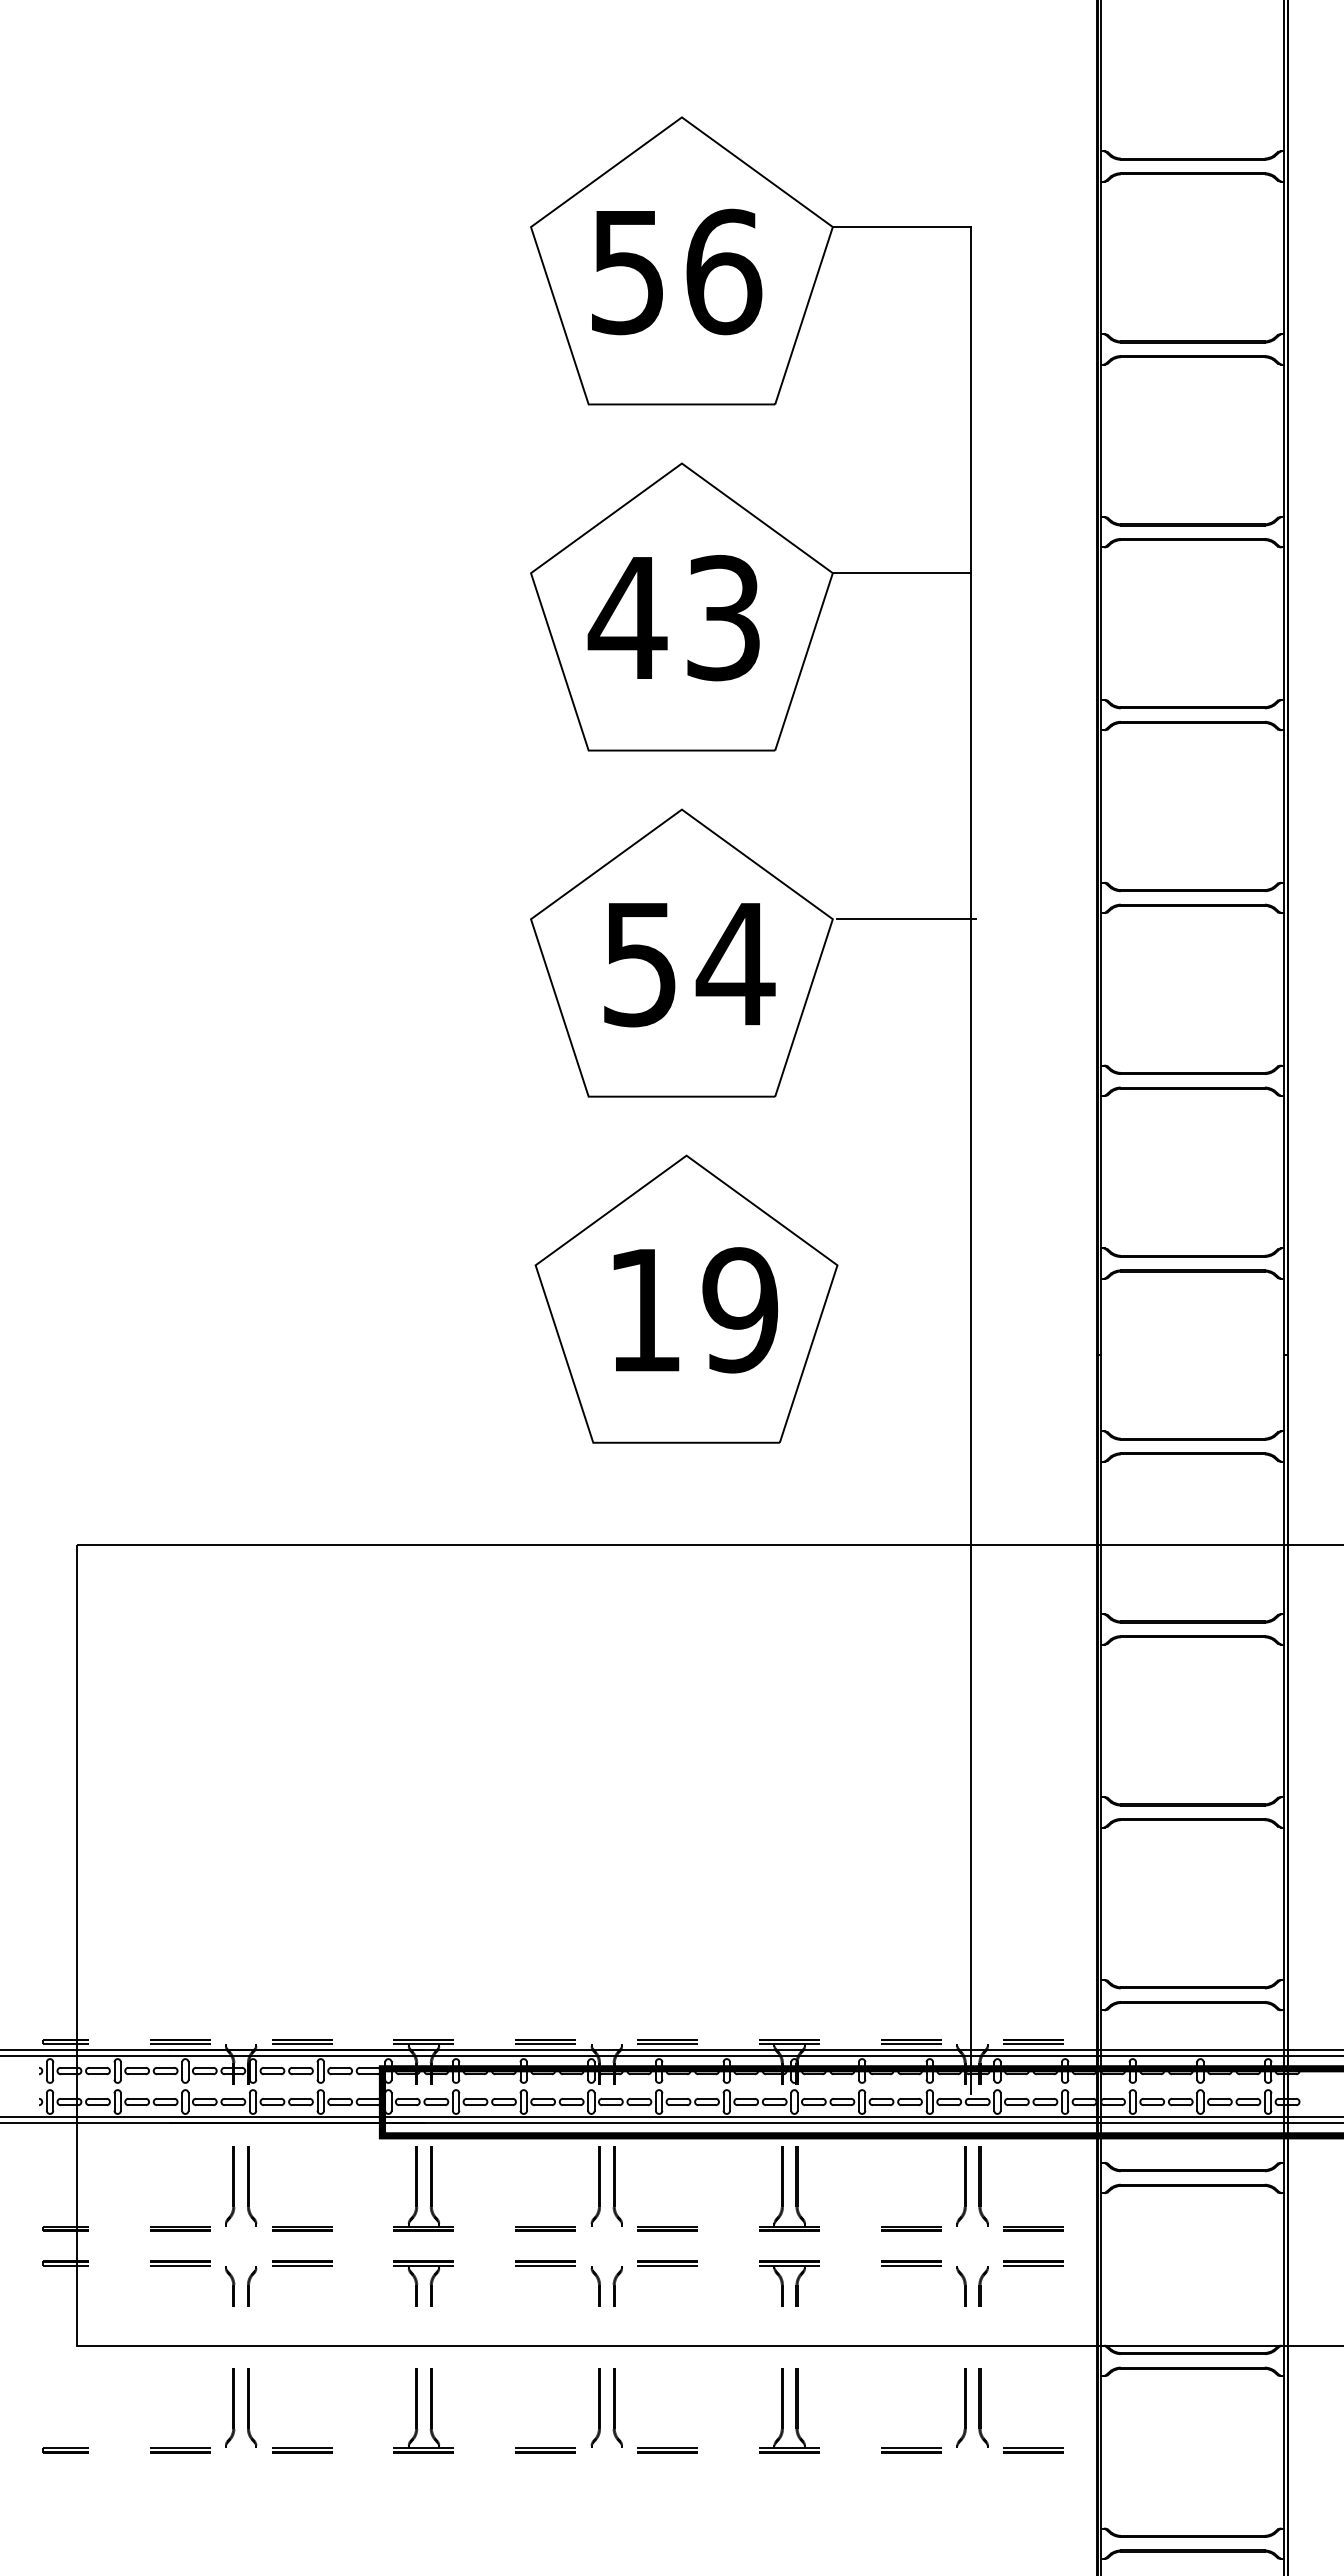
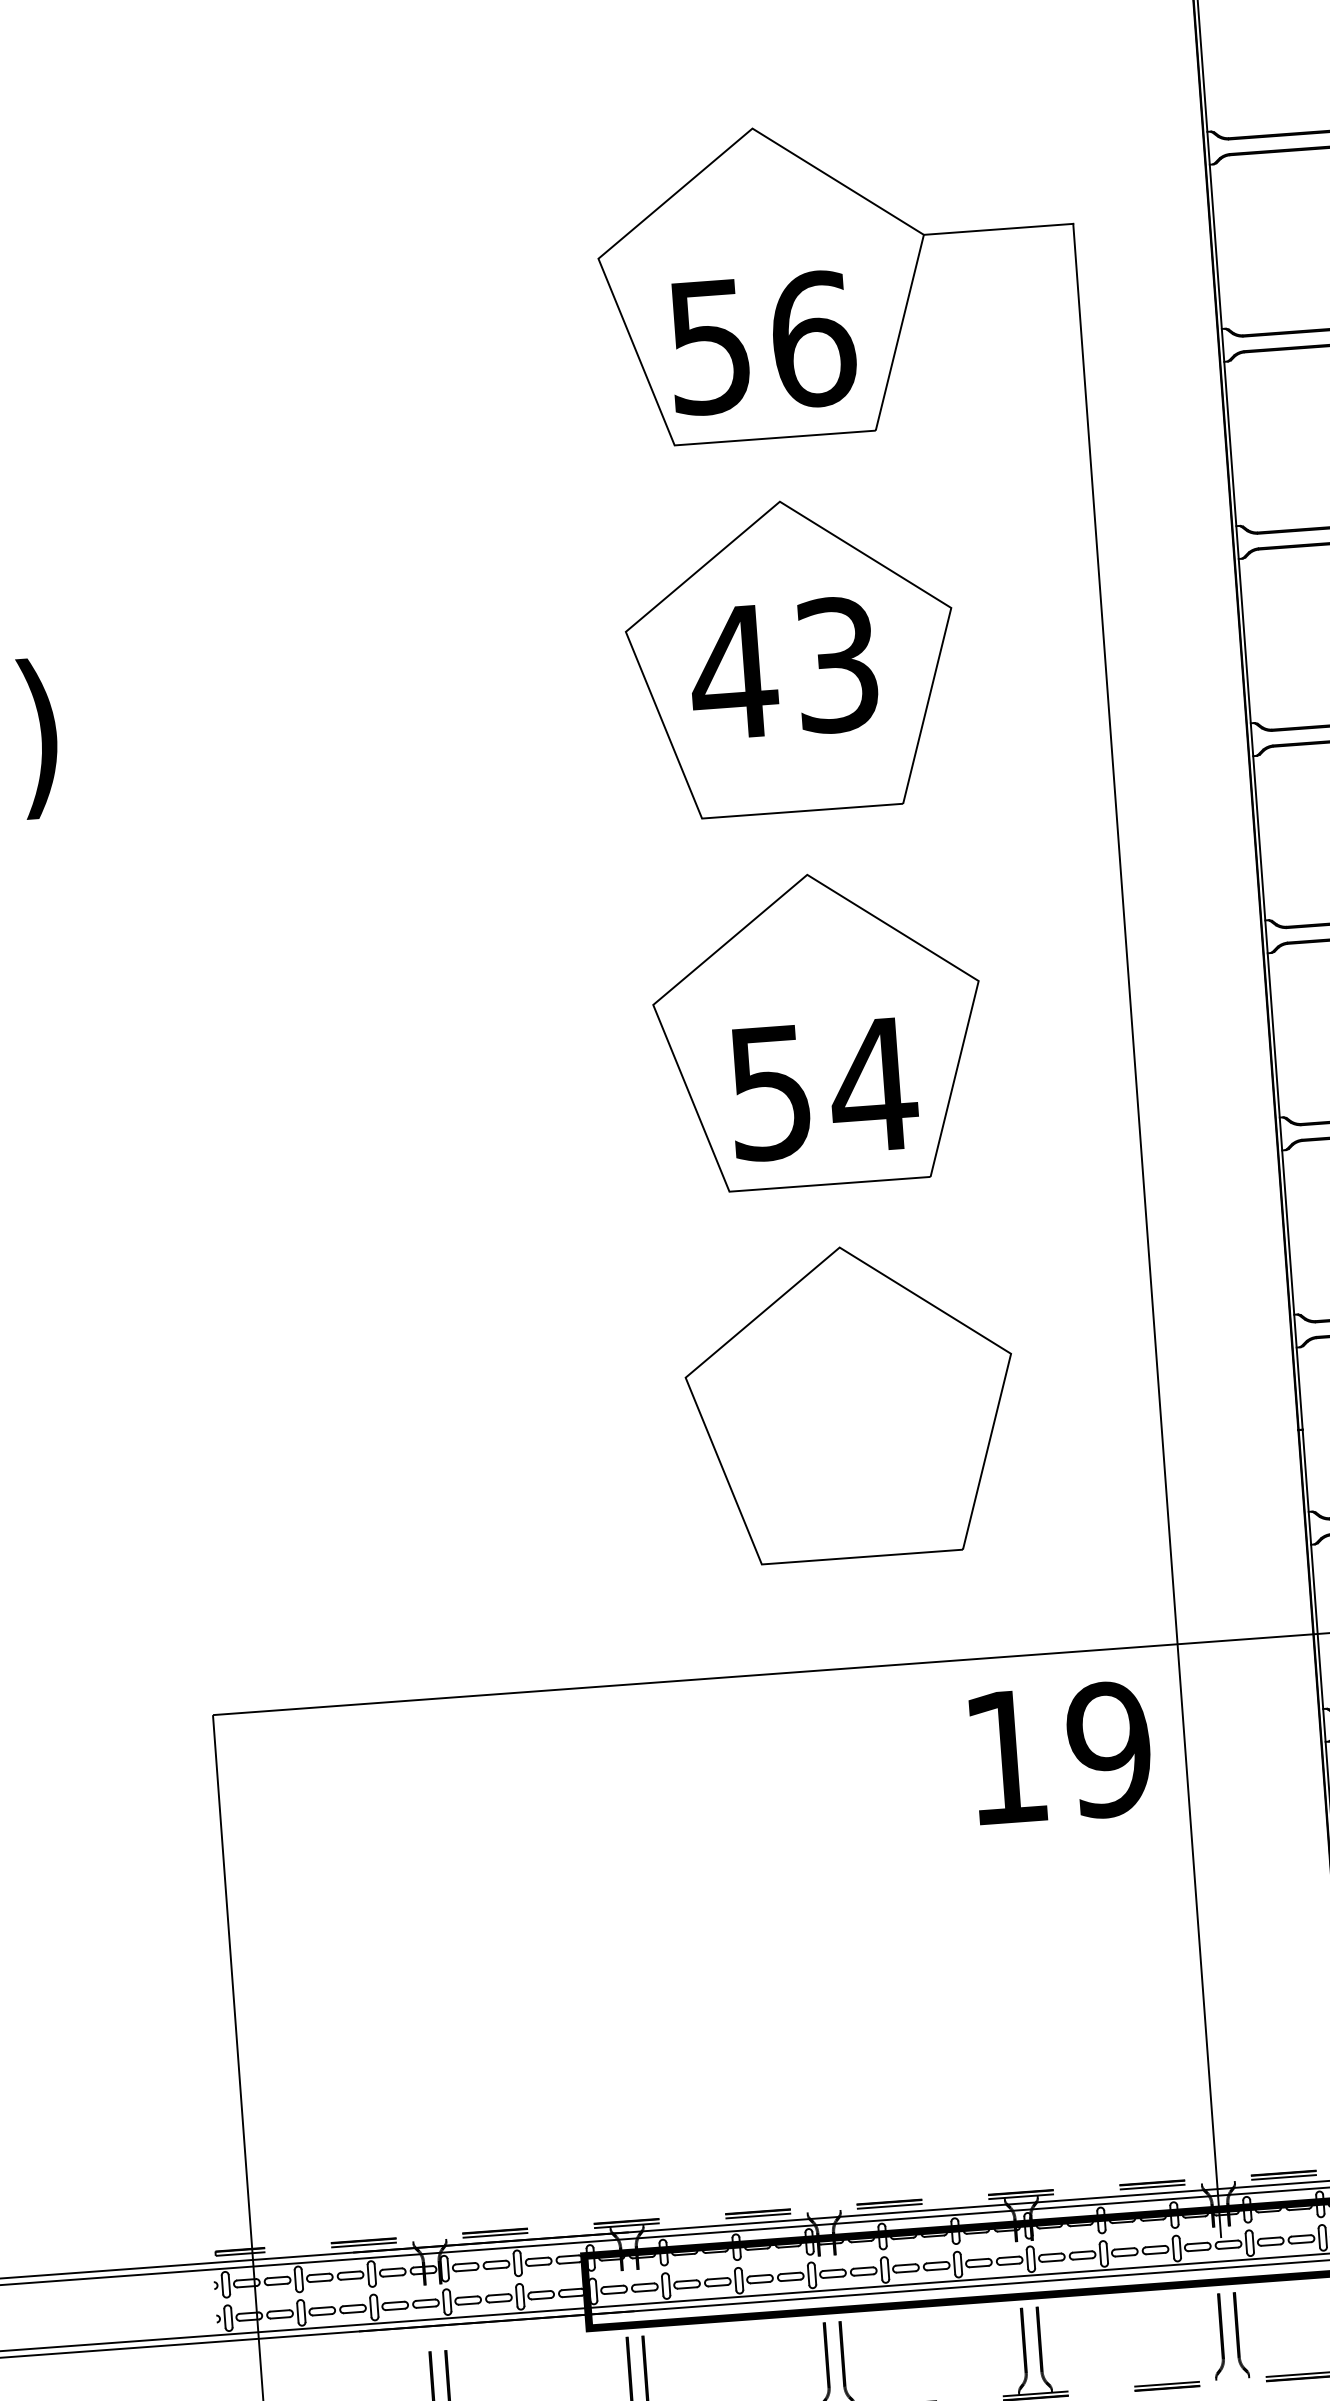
text: (677, 271) -> (763, 342), moved
line: (901, 573) -> (1025, 602), removed
line: (906, 919) -> (1058, 975), removed
text: (689, 965) -> (823, 1090), moved
text: (695, 1310) -> (1061, 1753), moved

